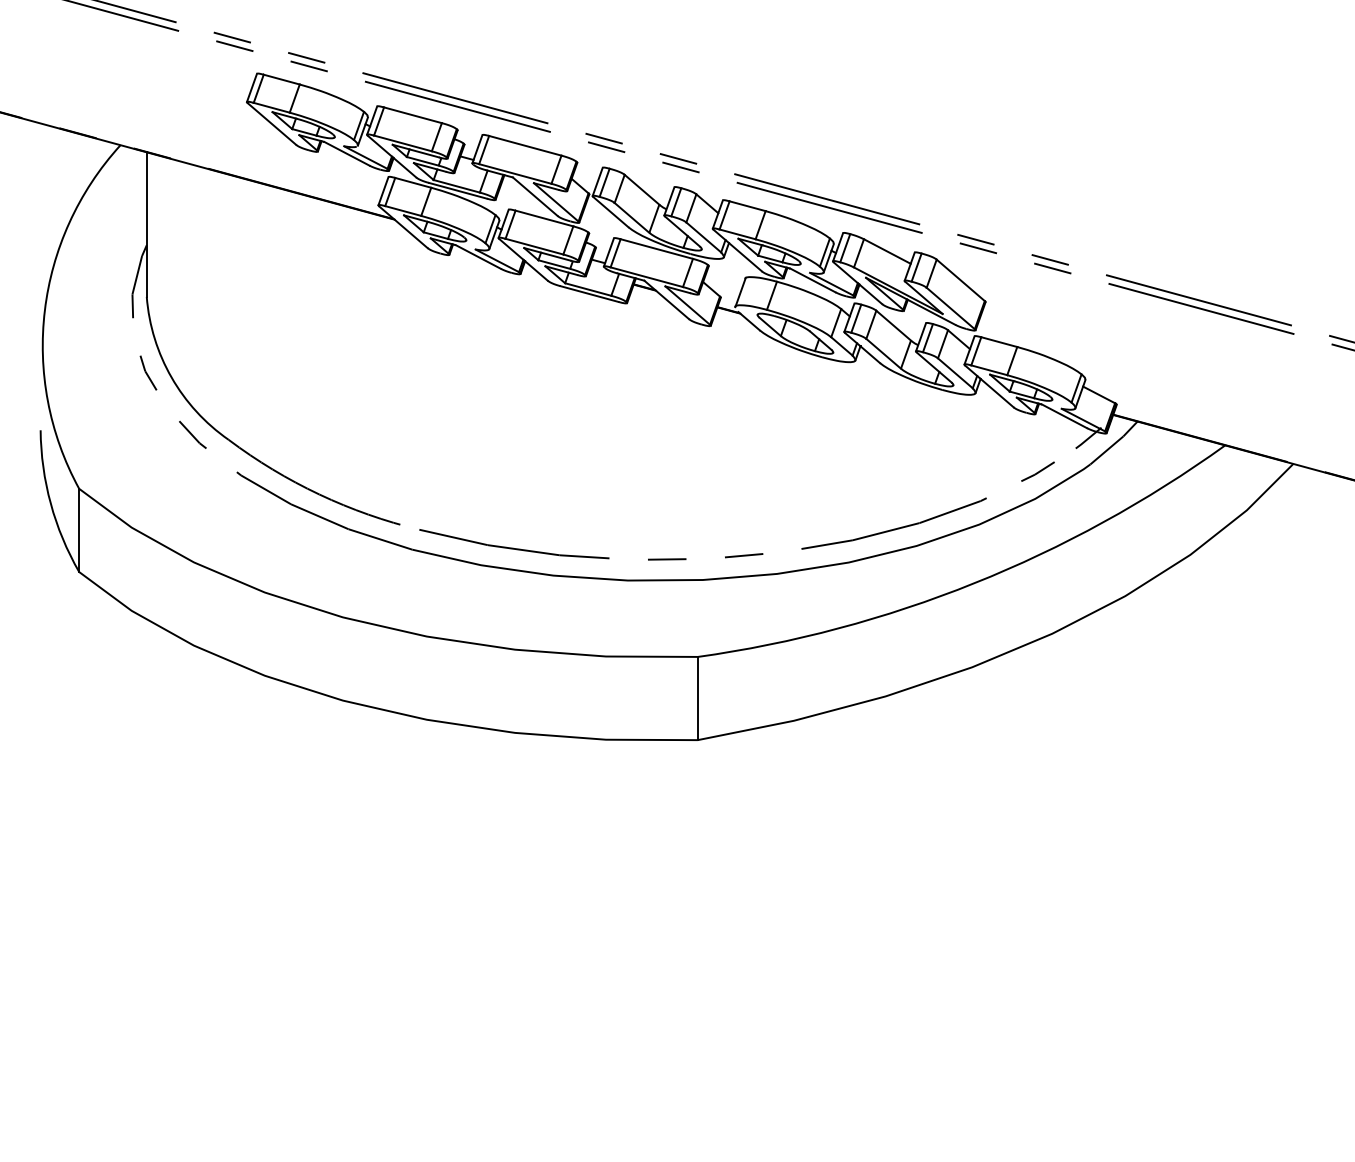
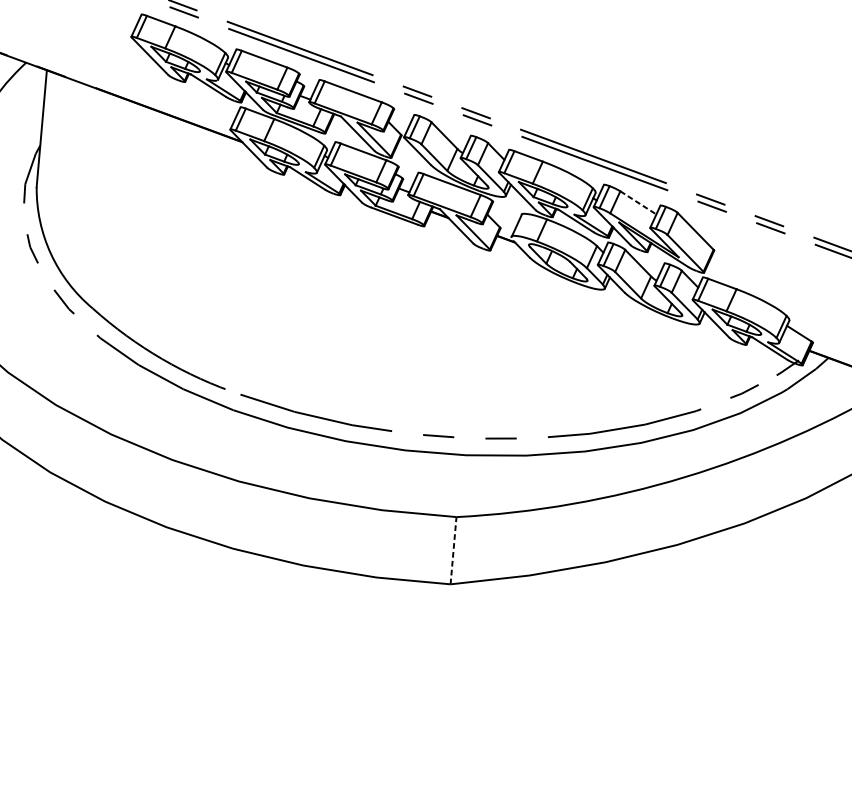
line: (887, 251) -> (638, 202), solid -> dashed
line: (697, 698) -> (453, 550), solid -> dashed

